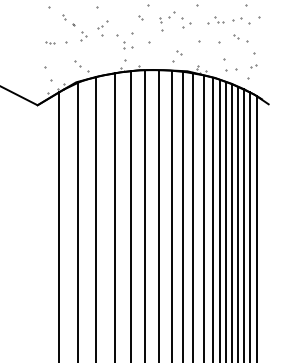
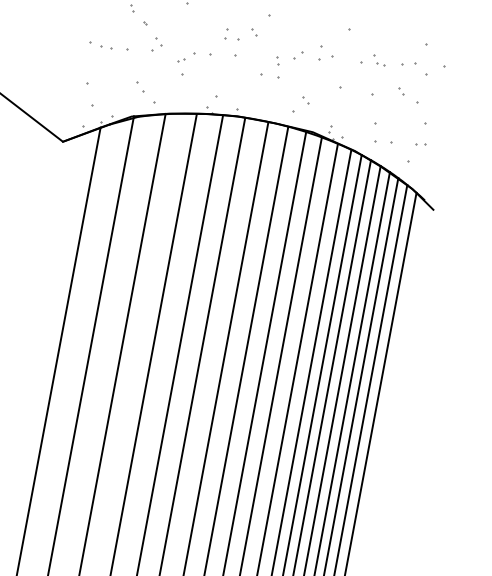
part: (167, 21) -> (289, 65), moved
part: (102, 28) -> (185, 63), moved
part: (49, 42) -> (100, 44), size x1.67
part: (128, 45) -> (233, 34), moved

